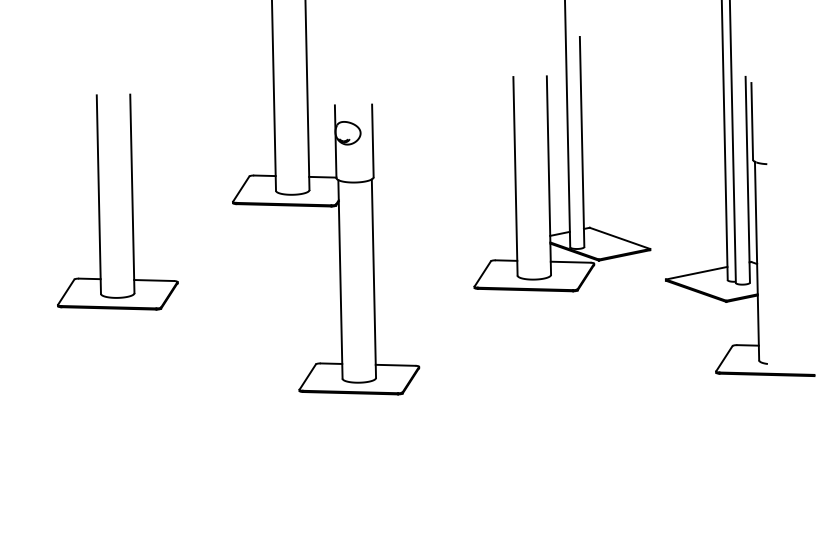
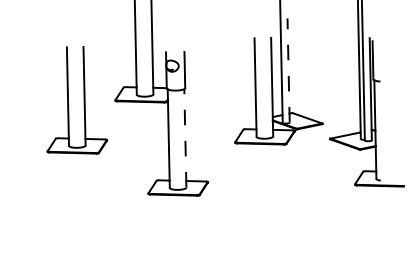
line: (581, 141) -> (288, 70), solid -> dashed
part: (130, 202) -> (83, 100), moved
line: (374, 277) -> (185, 137), solid -> dashed

